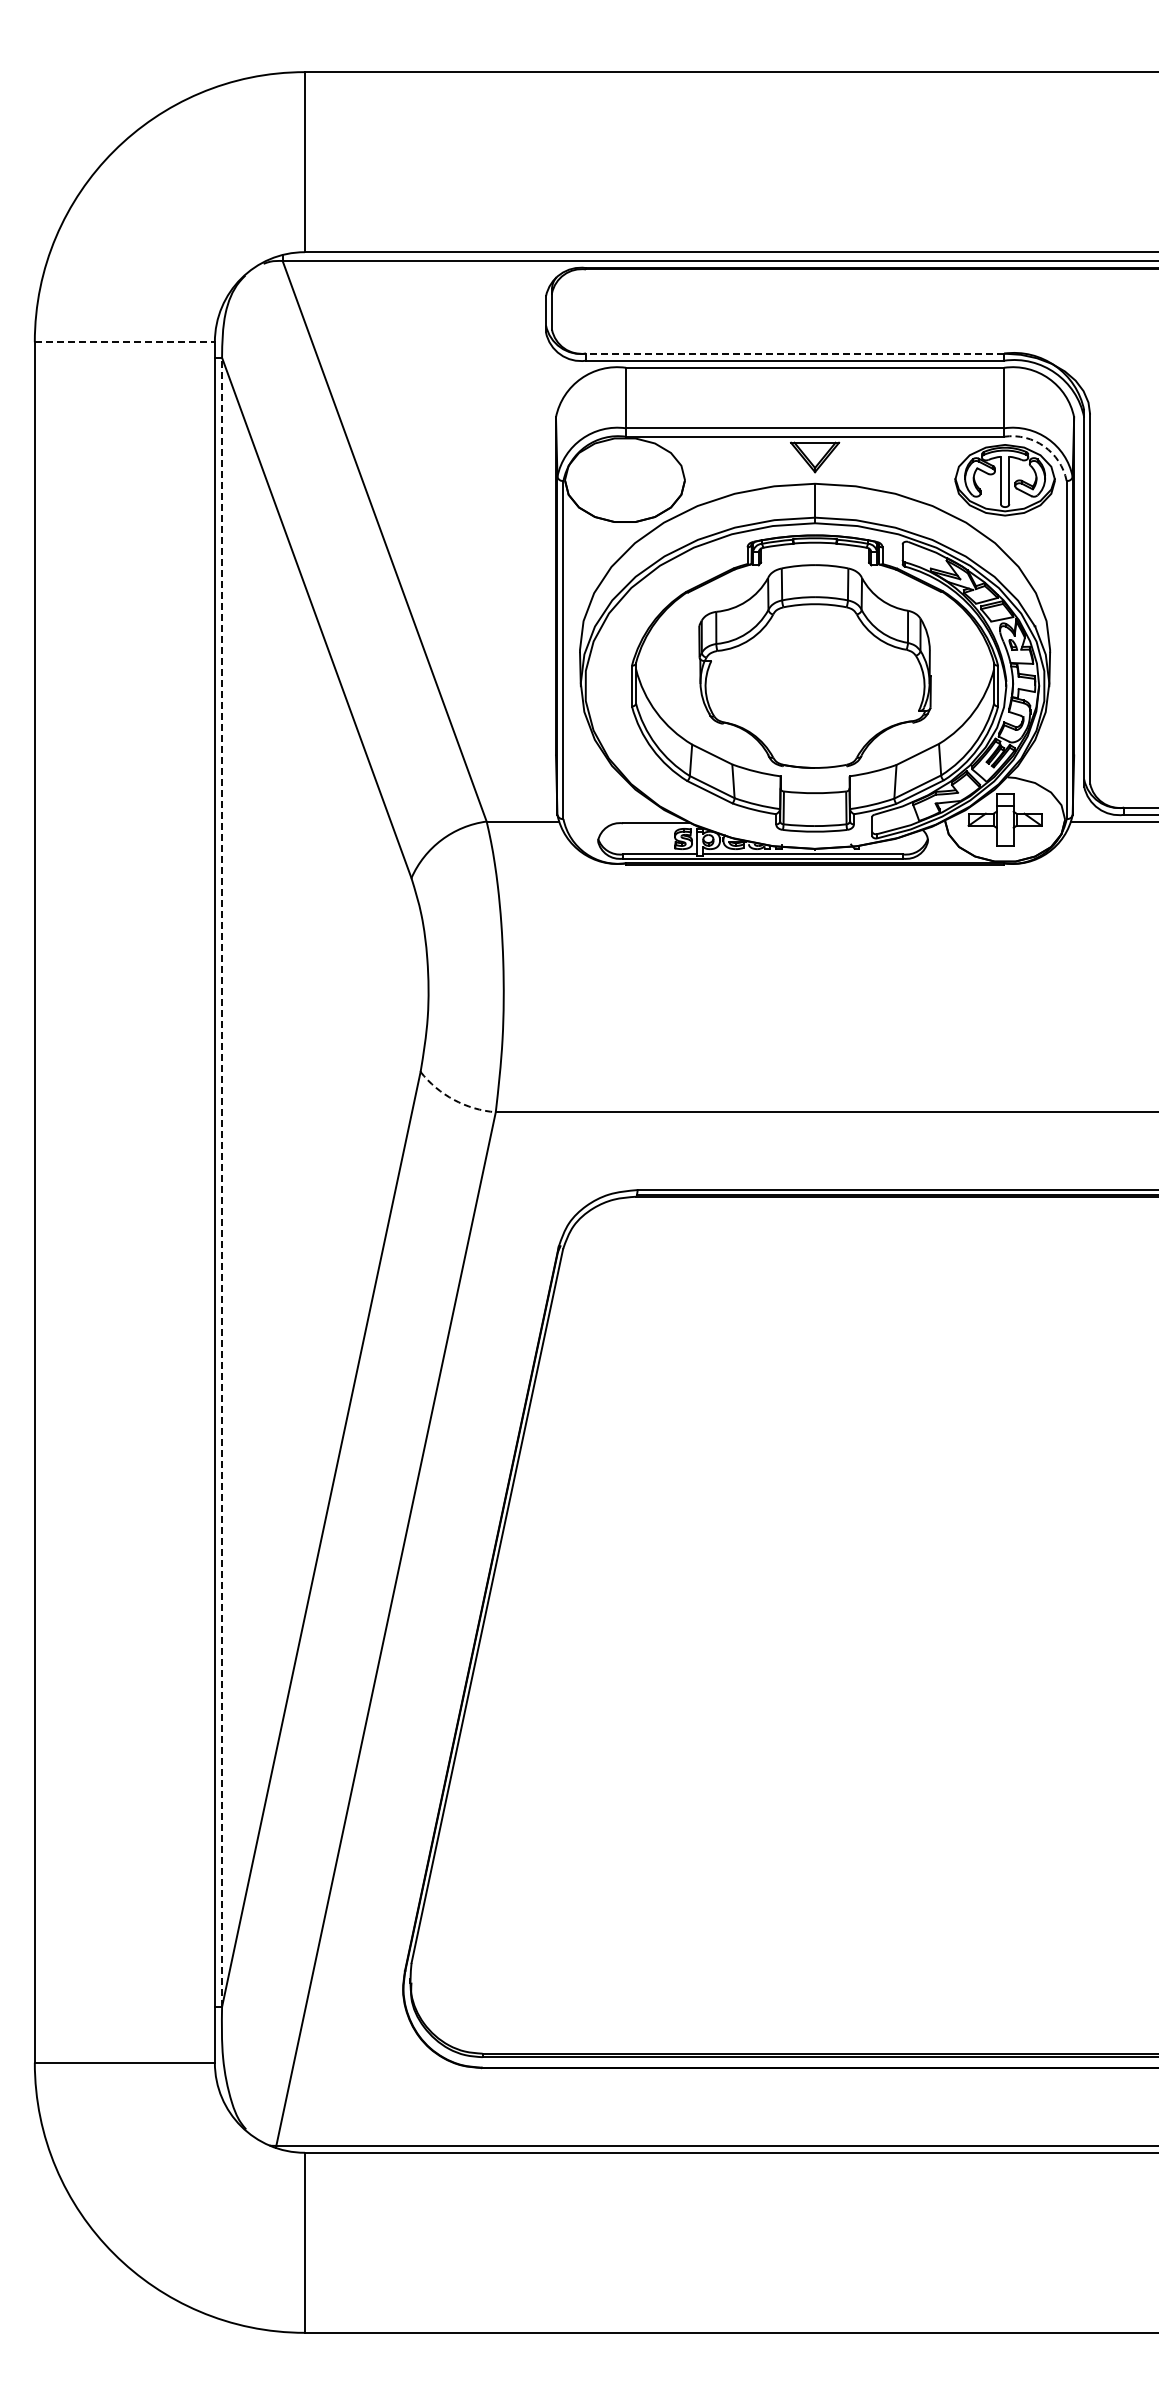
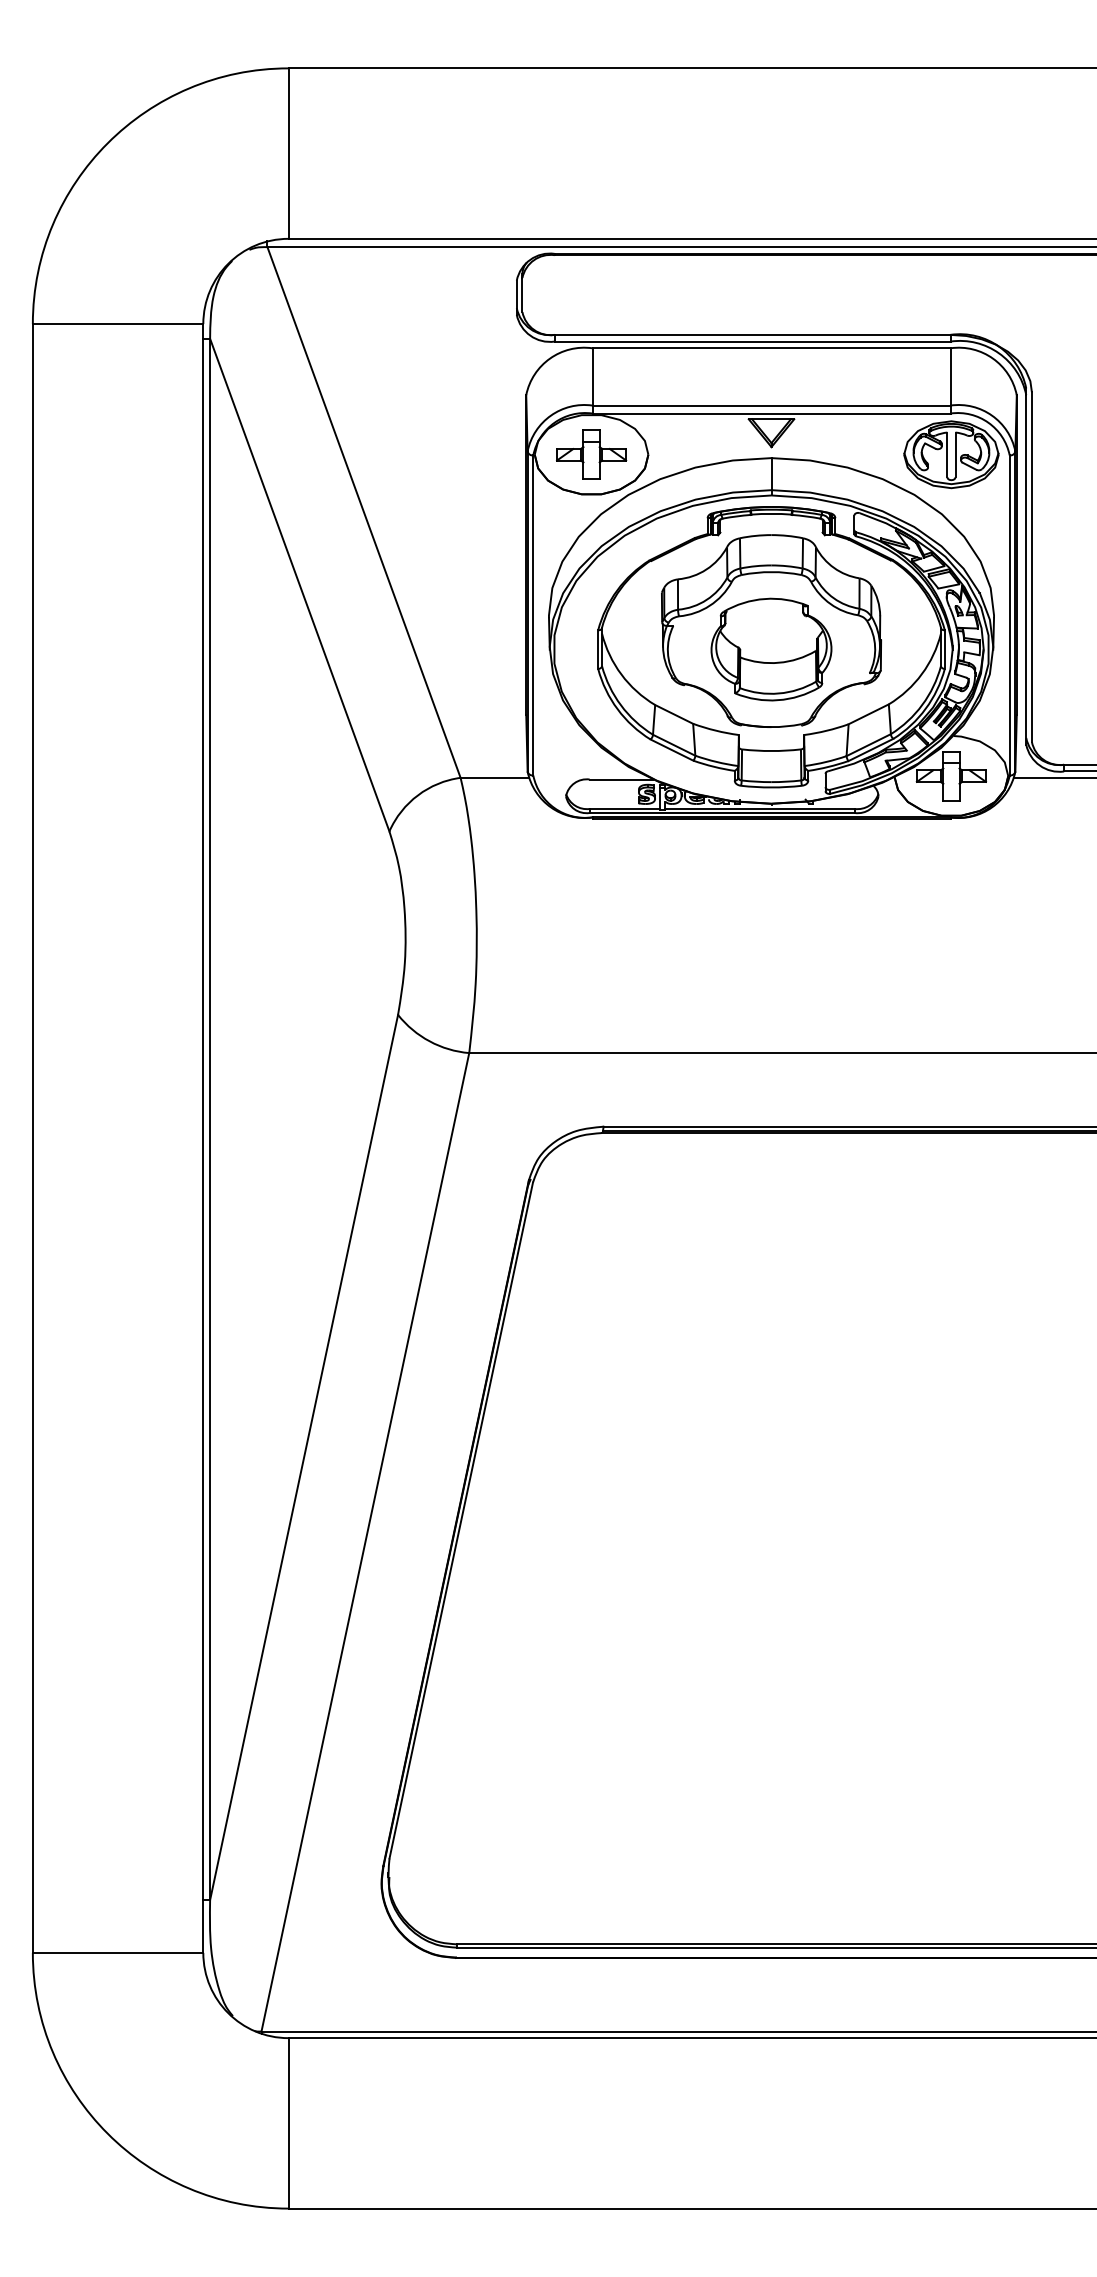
line: (125, 342) -> (118, 324), dashed -> solid
line: (794, 353) -> (752, 334), dashed -> solid
arc: (1044, 446) -> (988, 422), dashed -> solid
part: (624, 479) -> (591, 454), added
part: (814, 685) -> (770, 649), added
arc: (454, 1099) -> (430, 1040), dashed -> solid
line: (222, 1182) -> (210, 1119), dashed -> solid

